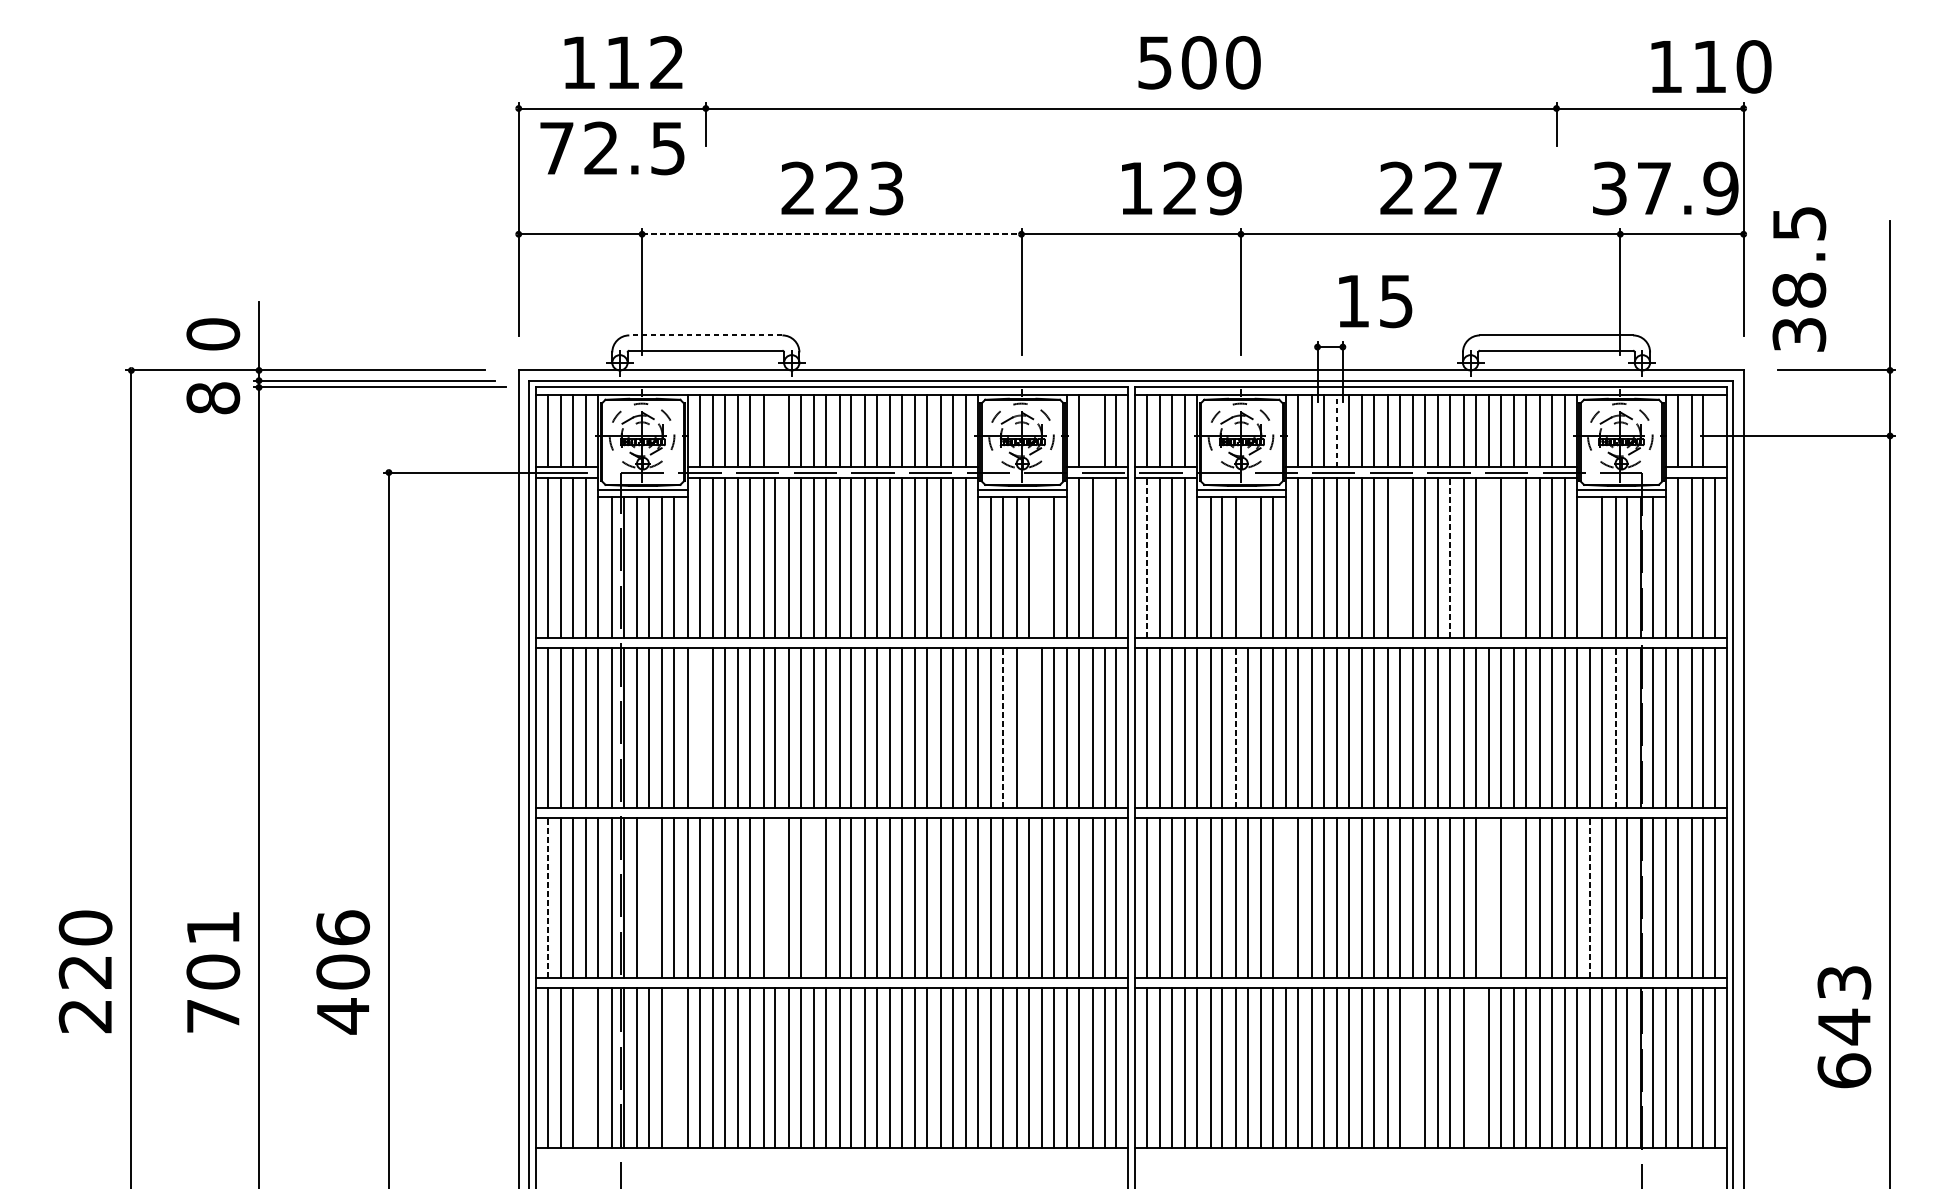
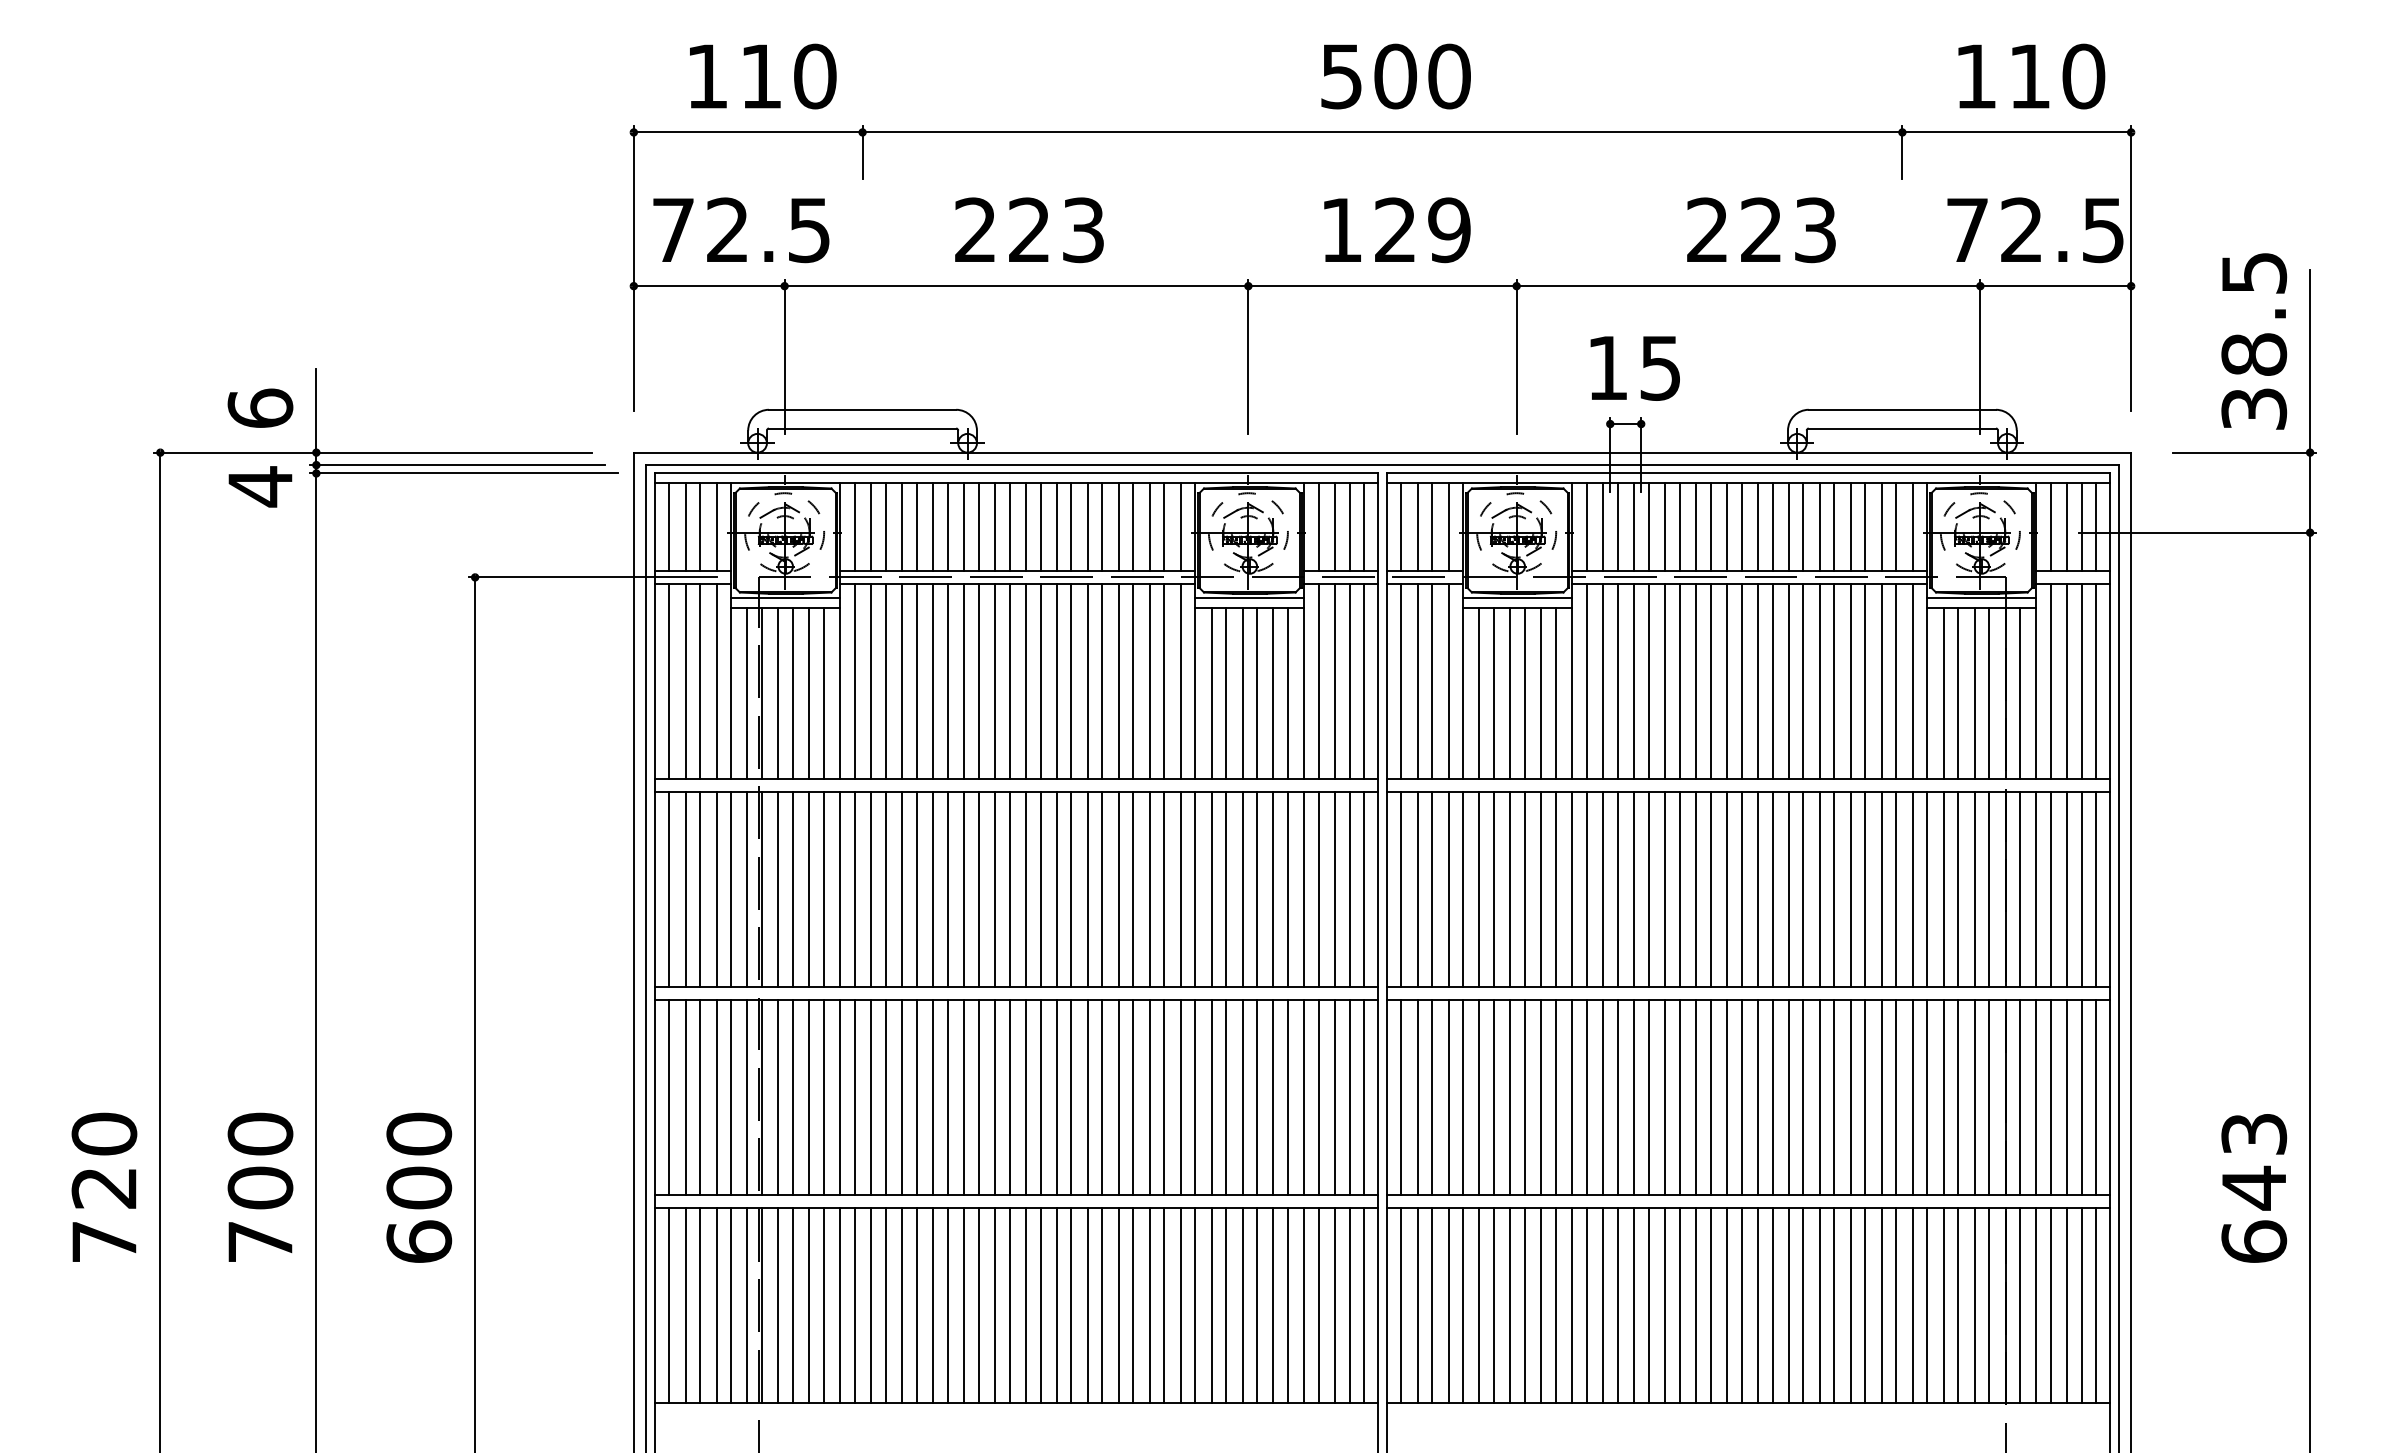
text: (667, 62) -> (815, 76), 112 -> 110
text: (1199, 62) -> (1395, 76), moved
text: (1711, 66) -> (2031, 76), moved
text: (612, 148) -> (741, 230), moved
text: (1181, 188) -> (1397, 230), moved
text: (1485, 188) -> (1815, 230), 227 -> 223
text: (1665, 188) -> (2035, 230), 37.9 -> 72.5
line: (831, 234) -> (1016, 286), dashed -> solid
text: (1799, 279) -> (2254, 341), moved
text: (1375, 301) -> (1634, 368), moved
text: (213, 334) -> (260, 408), 0 -> 6
line: (705, 335) -> (862, 409), dashed -> solid
text: (213, 398) -> (260, 486), 8 -> 4
line: (775, 430) -> (947, 526), added
line: (1092, 430) -> (1335, 526), added
line: (1337, 430) -> (1634, 526), dashed -> solid
line: (1714, 430) -> (2095, 526), added
line: (1104, 557) -> (1349, 681), added
line: (1146, 557) -> (1401, 681), dashed -> solid
line: (1399, 557) -> (1710, 681), added
line: (1450, 557) -> (1772, 681), dashed -> solid
line: (1488, 557) -> (1819, 681), added
line: (1514, 557) -> (1850, 681), added
line: (1042, 567) -> (1273, 693), added
line: (1247, 567) -> (1524, 693), added
line: (1590, 567) -> (1943, 693), added
line: (699, 727) -> (854, 889), added
line: (1003, 727) -> (1226, 889), dashed -> solid
line: (1028, 727) -> (1257, 889), added
line: (1235, 727) -> (1510, 889), dashed -> solid
line: (1615, 727) -> (1974, 889), dashed -> solid
line: (547, 898) -> (669, 1097), dashed -> solid
line: (648, 898) -> (792, 1097), added
line: (775, 898) -> (947, 1097), added
line: (814, 898) -> (995, 1097), added
line: (1286, 898) -> (1572, 1097), added
line: (1488, 898) -> (1819, 1097), added
line: (1514, 898) -> (1850, 1097), added
line: (1590, 898) -> (1943, 1097), dashed -> solid
text: (213, 927) -> (260, 1133), 701 -> 700
text: (343, 972) -> (419, 1188), 406 -> 600
text: (84, 1016) -> (103, 1242), 220 -> 720
text: (1844, 1027) -> (2254, 1188), moved
line: (586, 1068) -> (716, 1305), added
line: (673, 1068) -> (823, 1305), added
line: (1413, 1068) -> (1727, 1305), added
line: (1475, 1068) -> (1803, 1305), added

